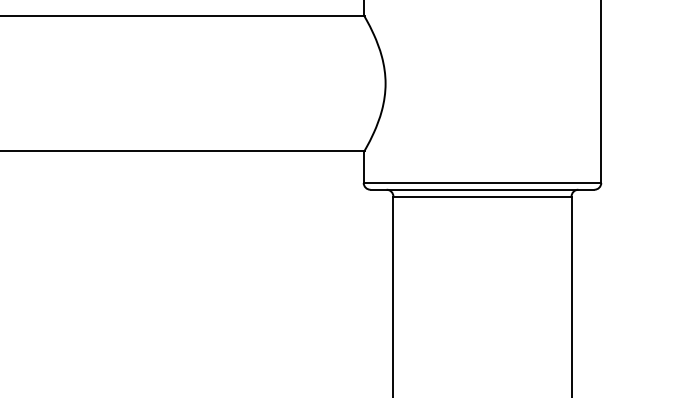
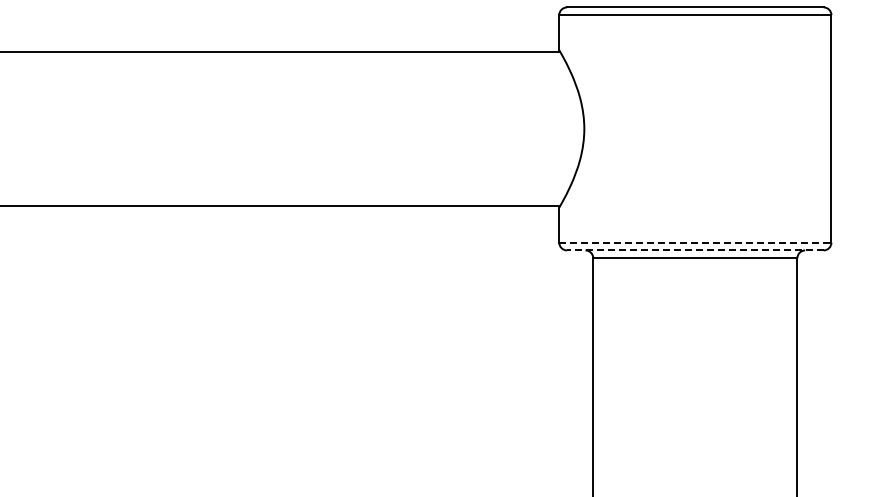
line: (482, 182) -> (695, 242), solid -> dashed
line: (481, 189) -> (694, 250), solid -> dashed

